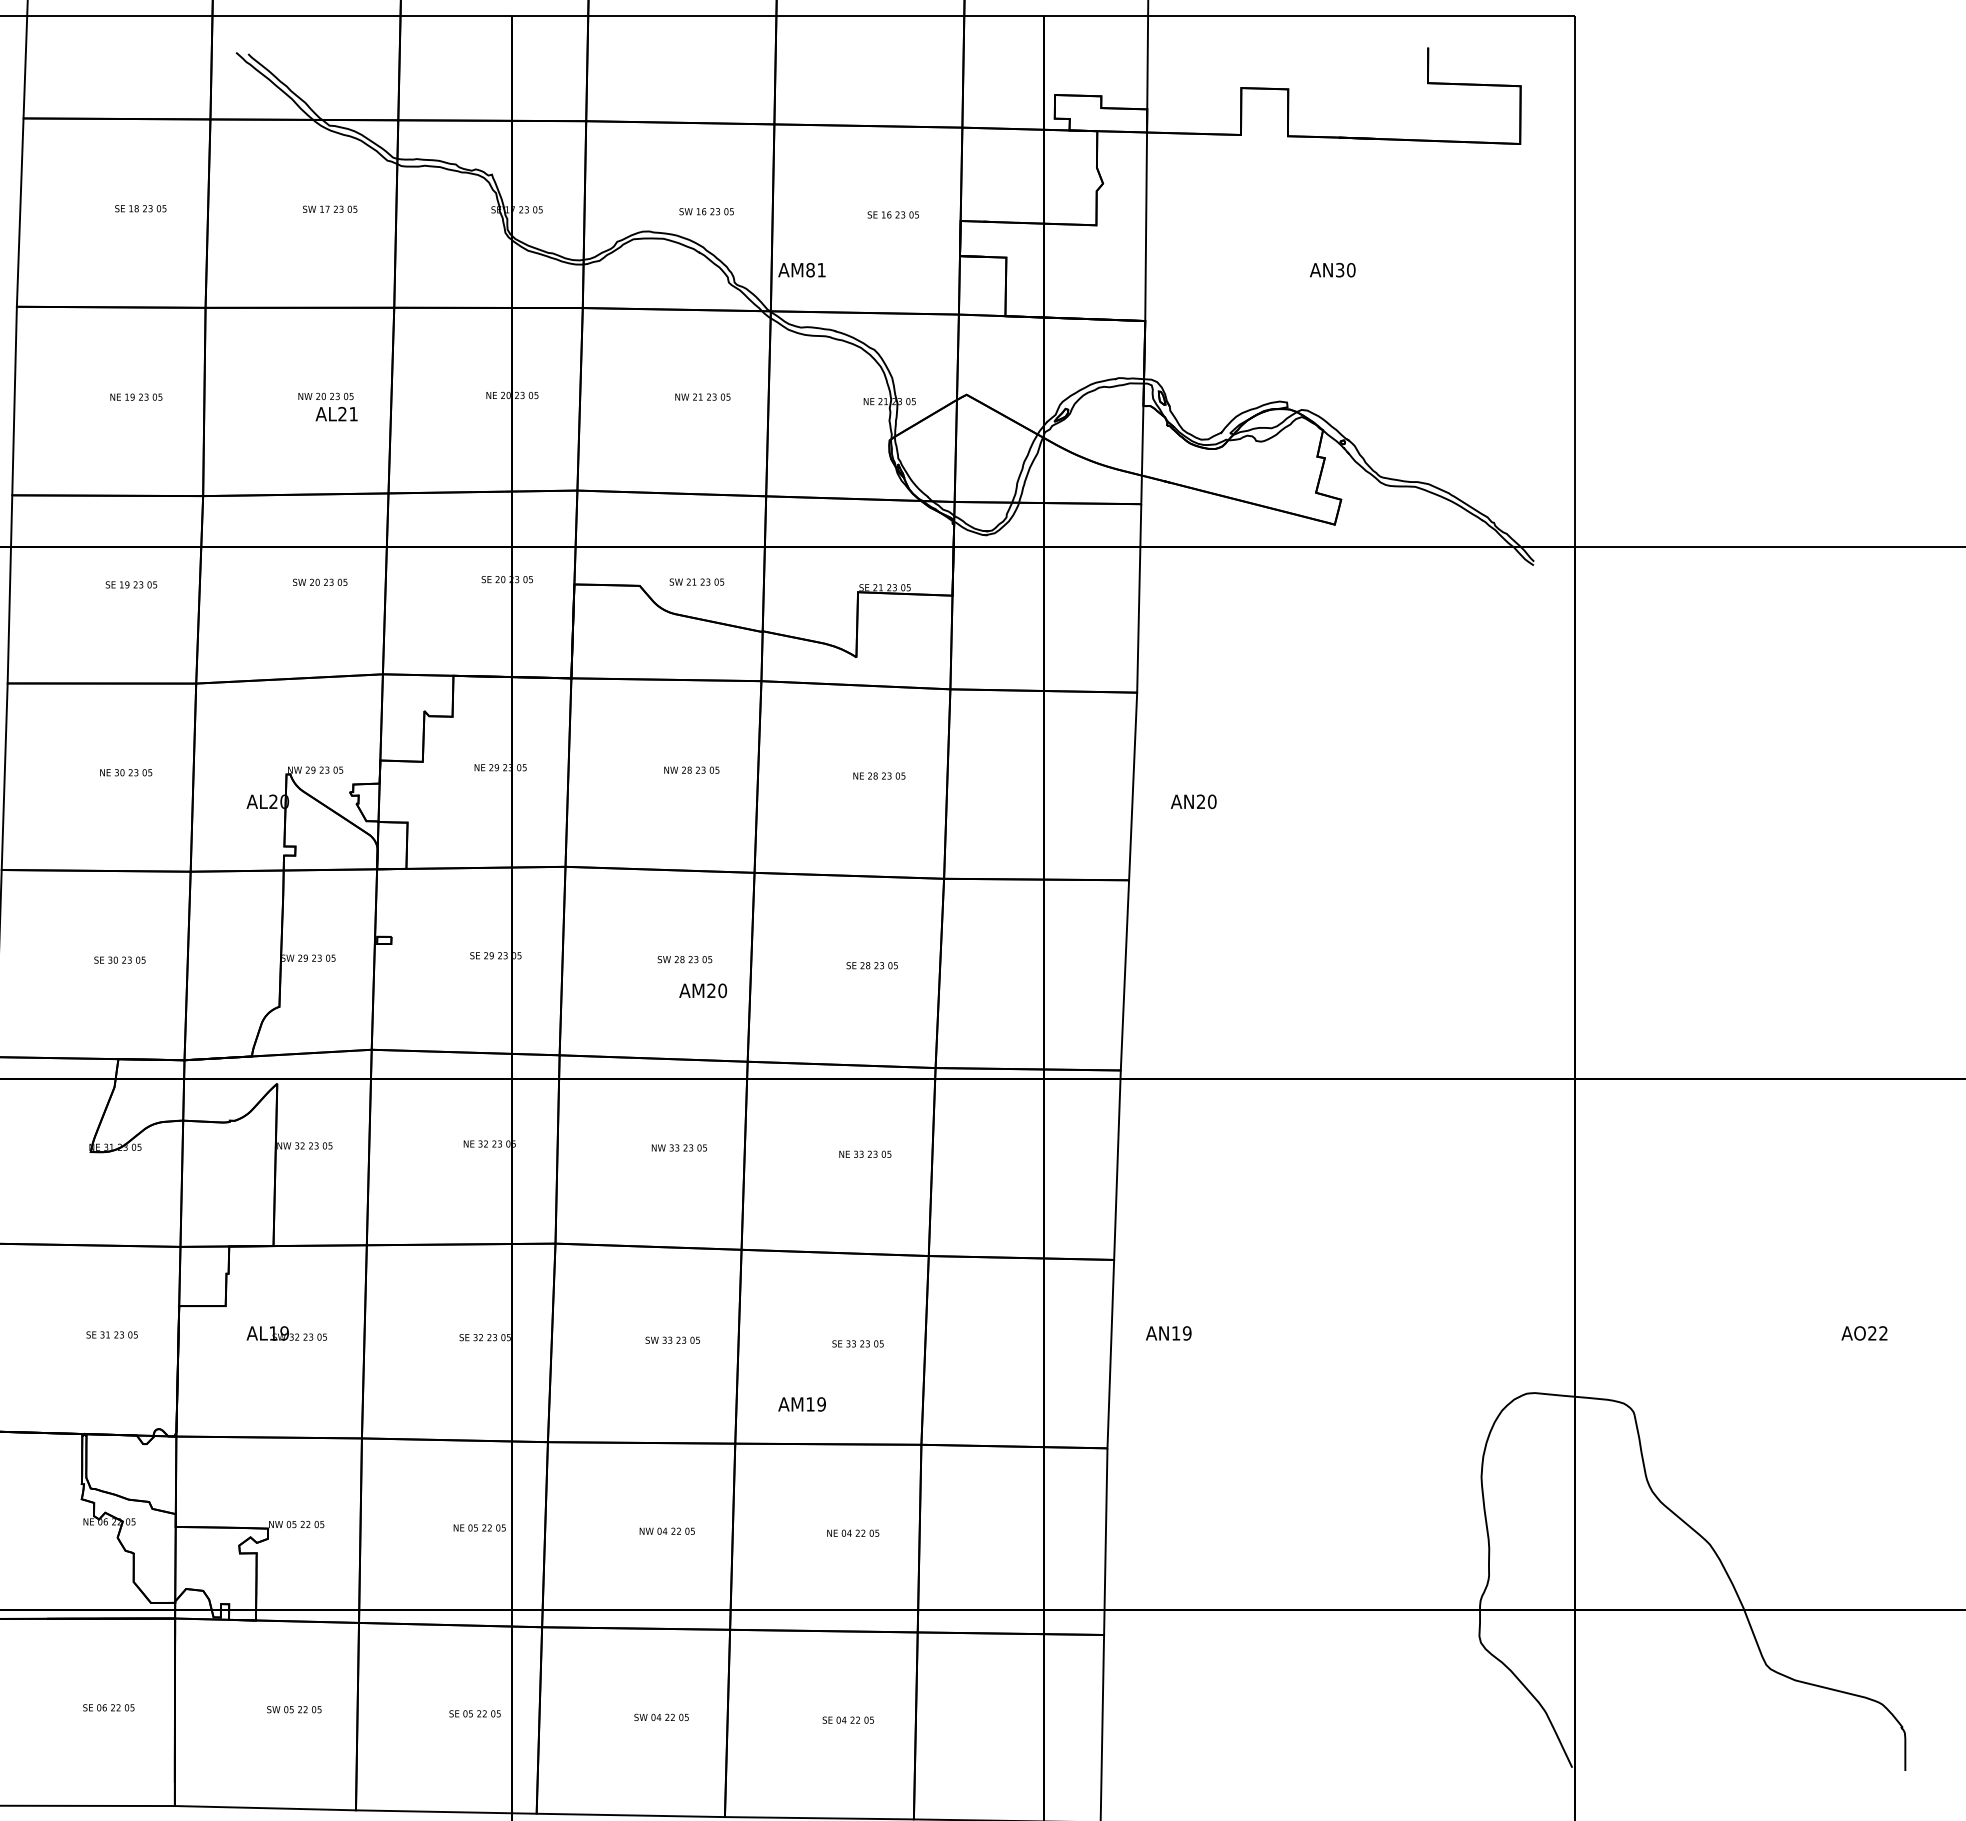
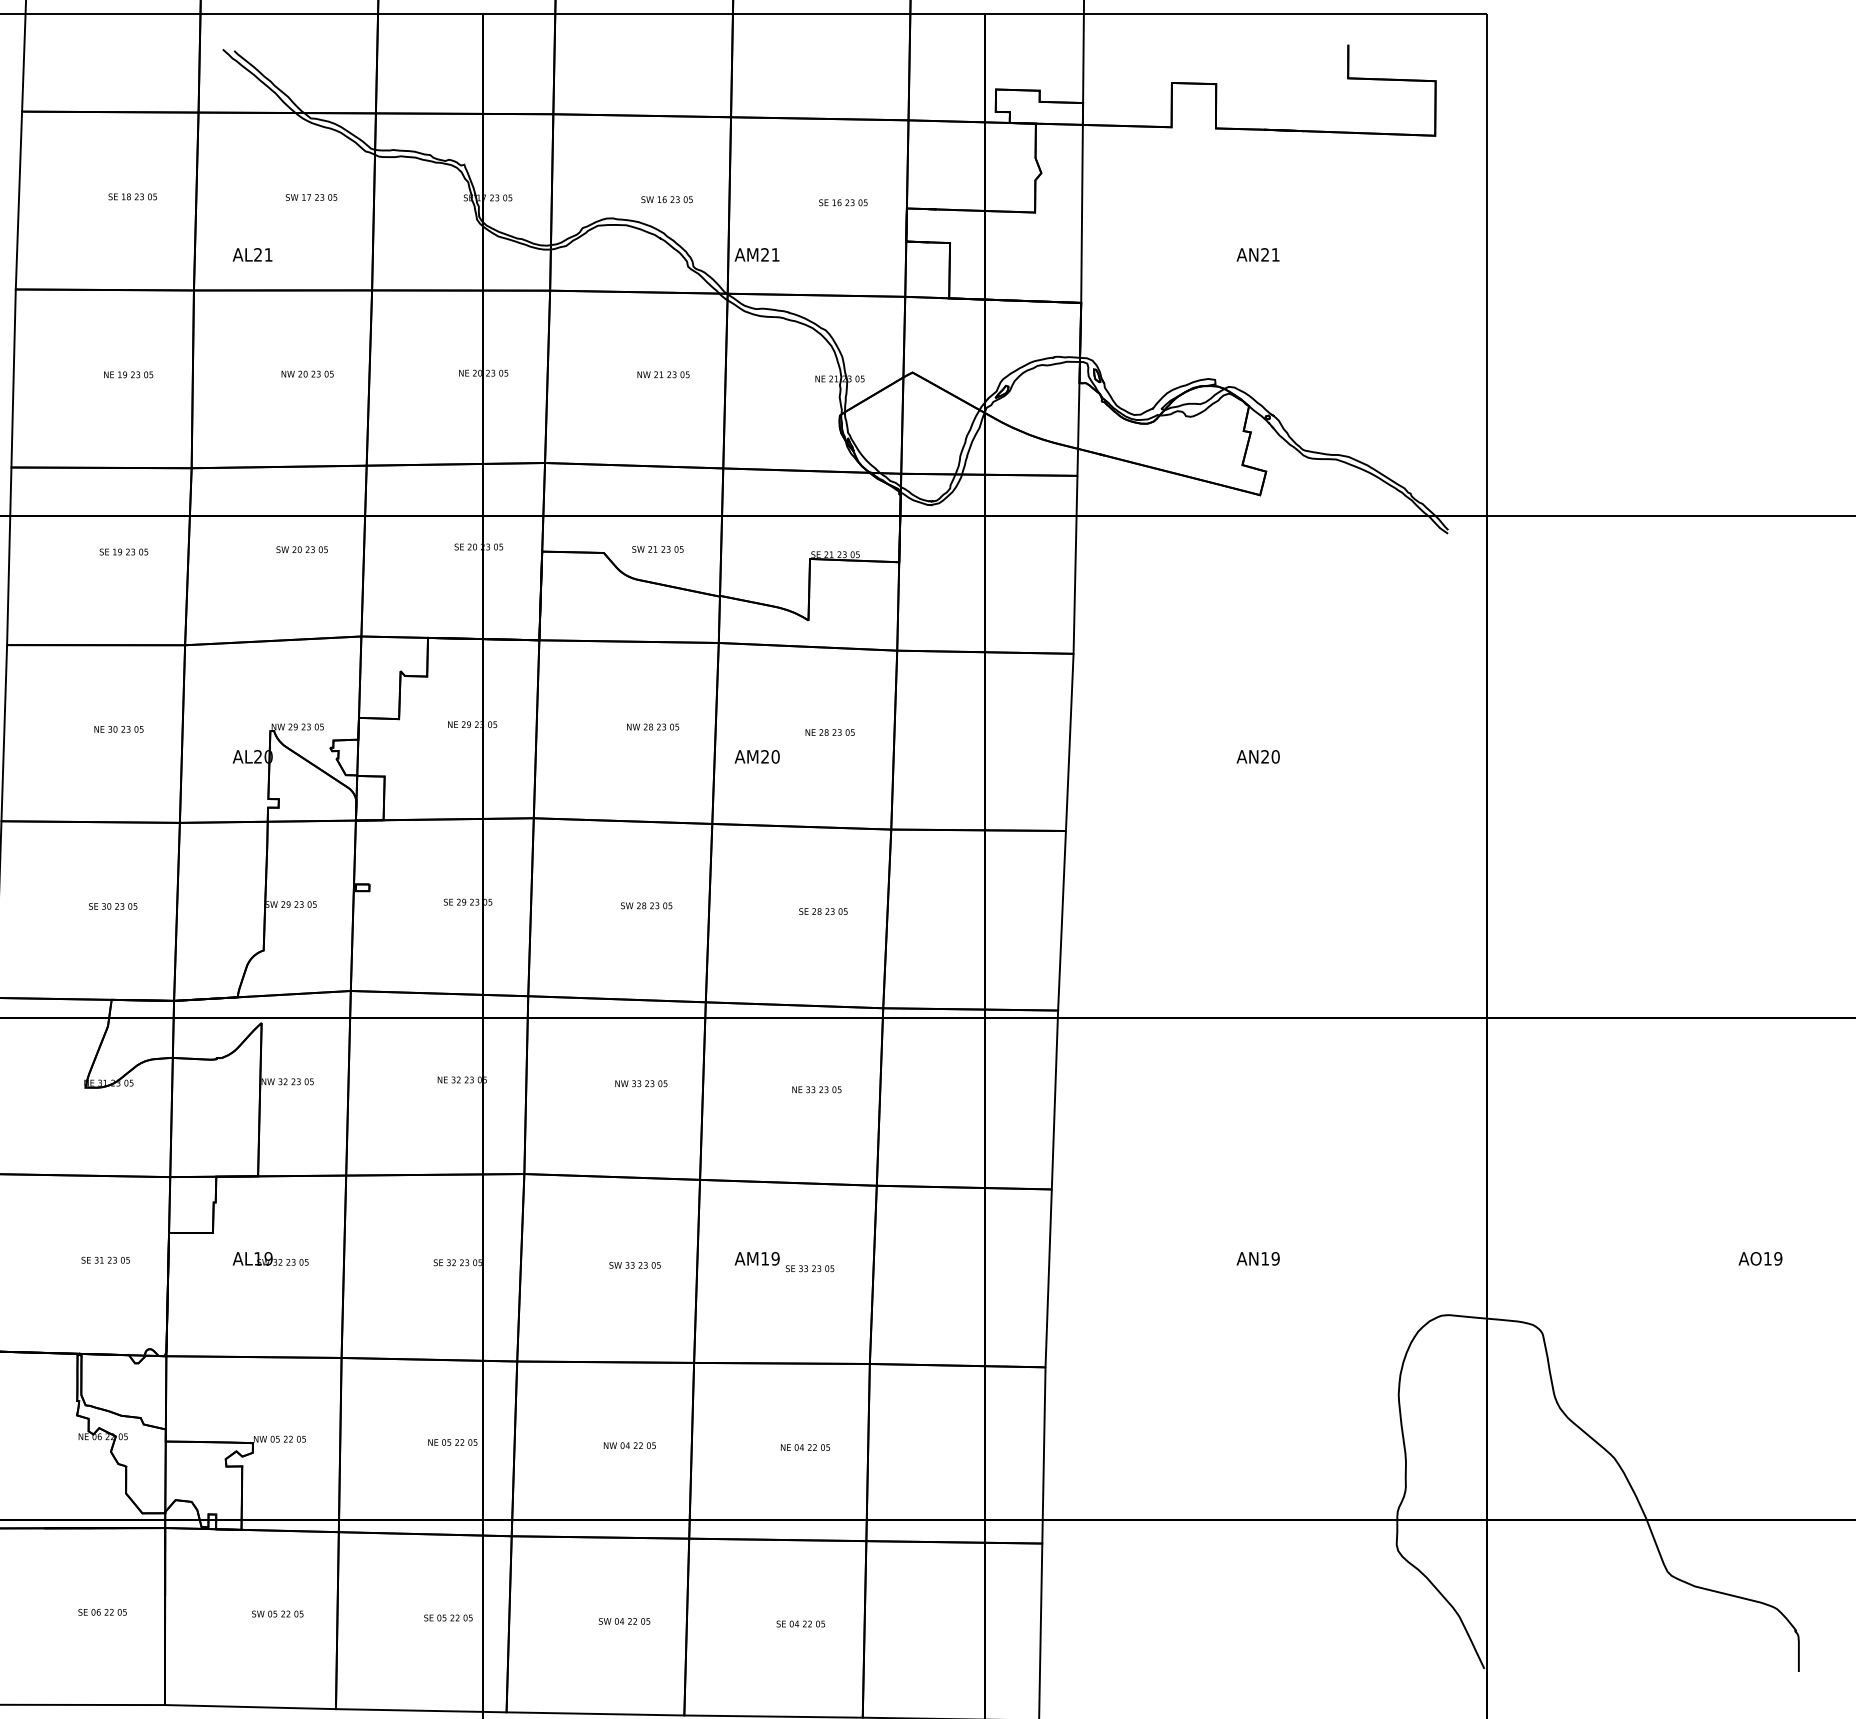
text: (1345, 269) -> (1270, 254), AN30 -> AN21
text: (810, 270) -> (765, 255), AM81 -> AM21
text: (336, 414) -> (252, 255), moved
text: (1193, 801) -> (1257, 756), moved
text: (702, 990) -> (756, 756), moved
text: (1168, 1333) -> (1257, 1258), moved
text: (1877, 1333) -> (1772, 1258), AO22 -> AO19
text: (801, 1404) -> (756, 1258), moved

